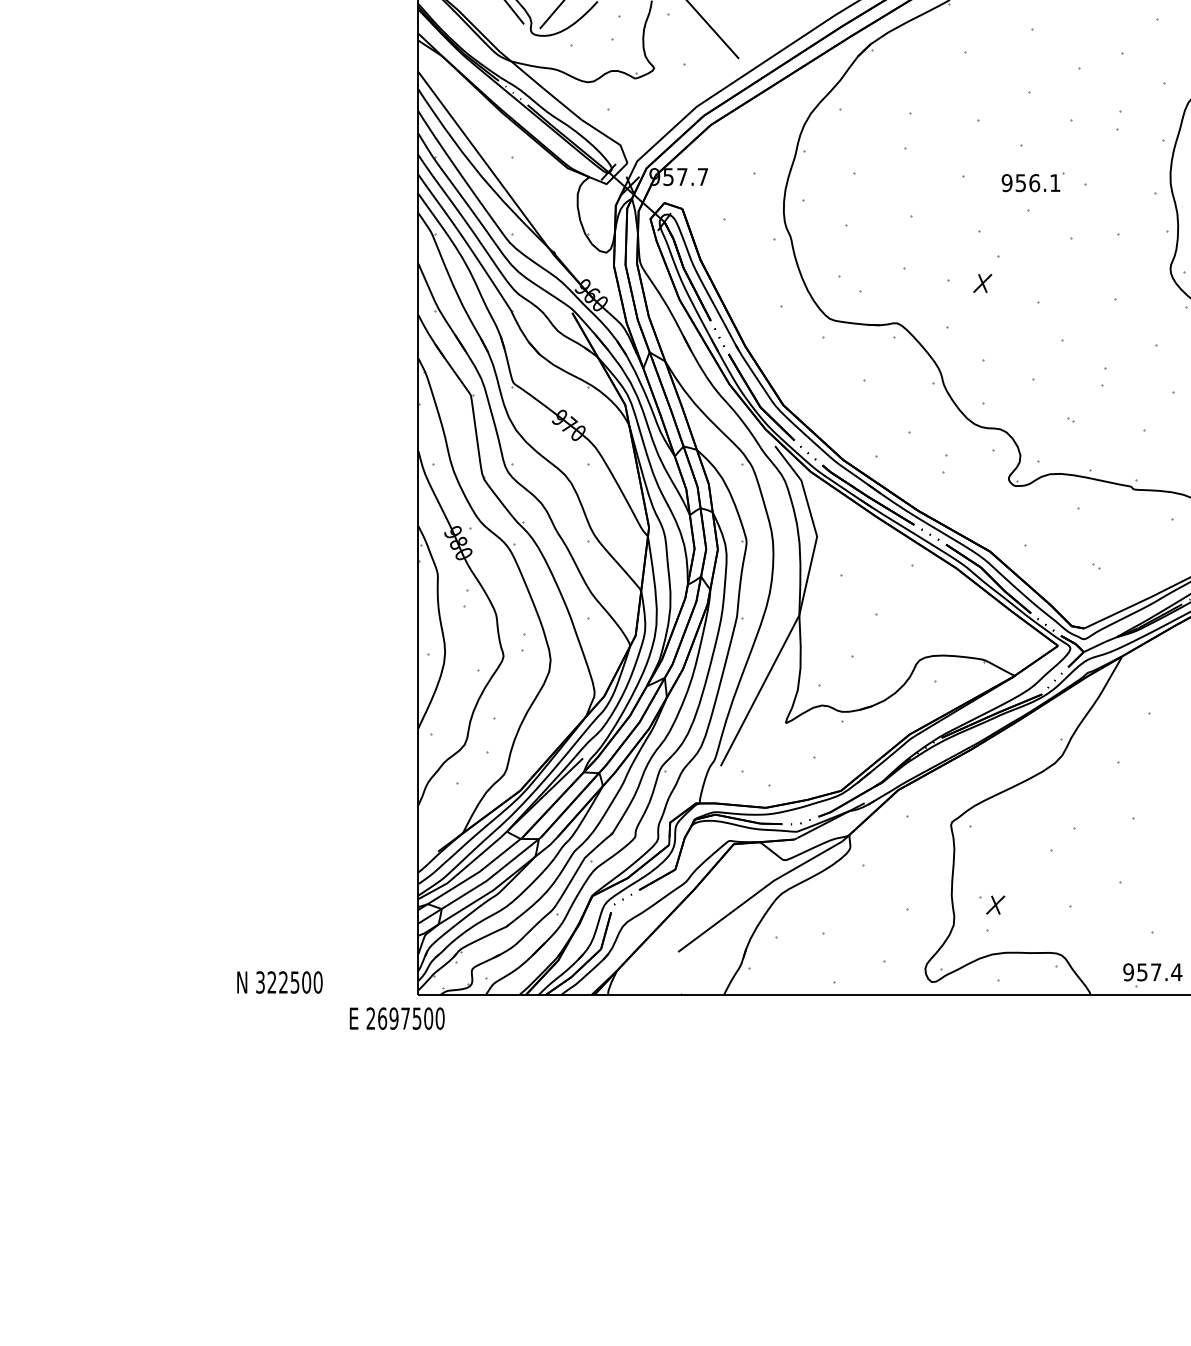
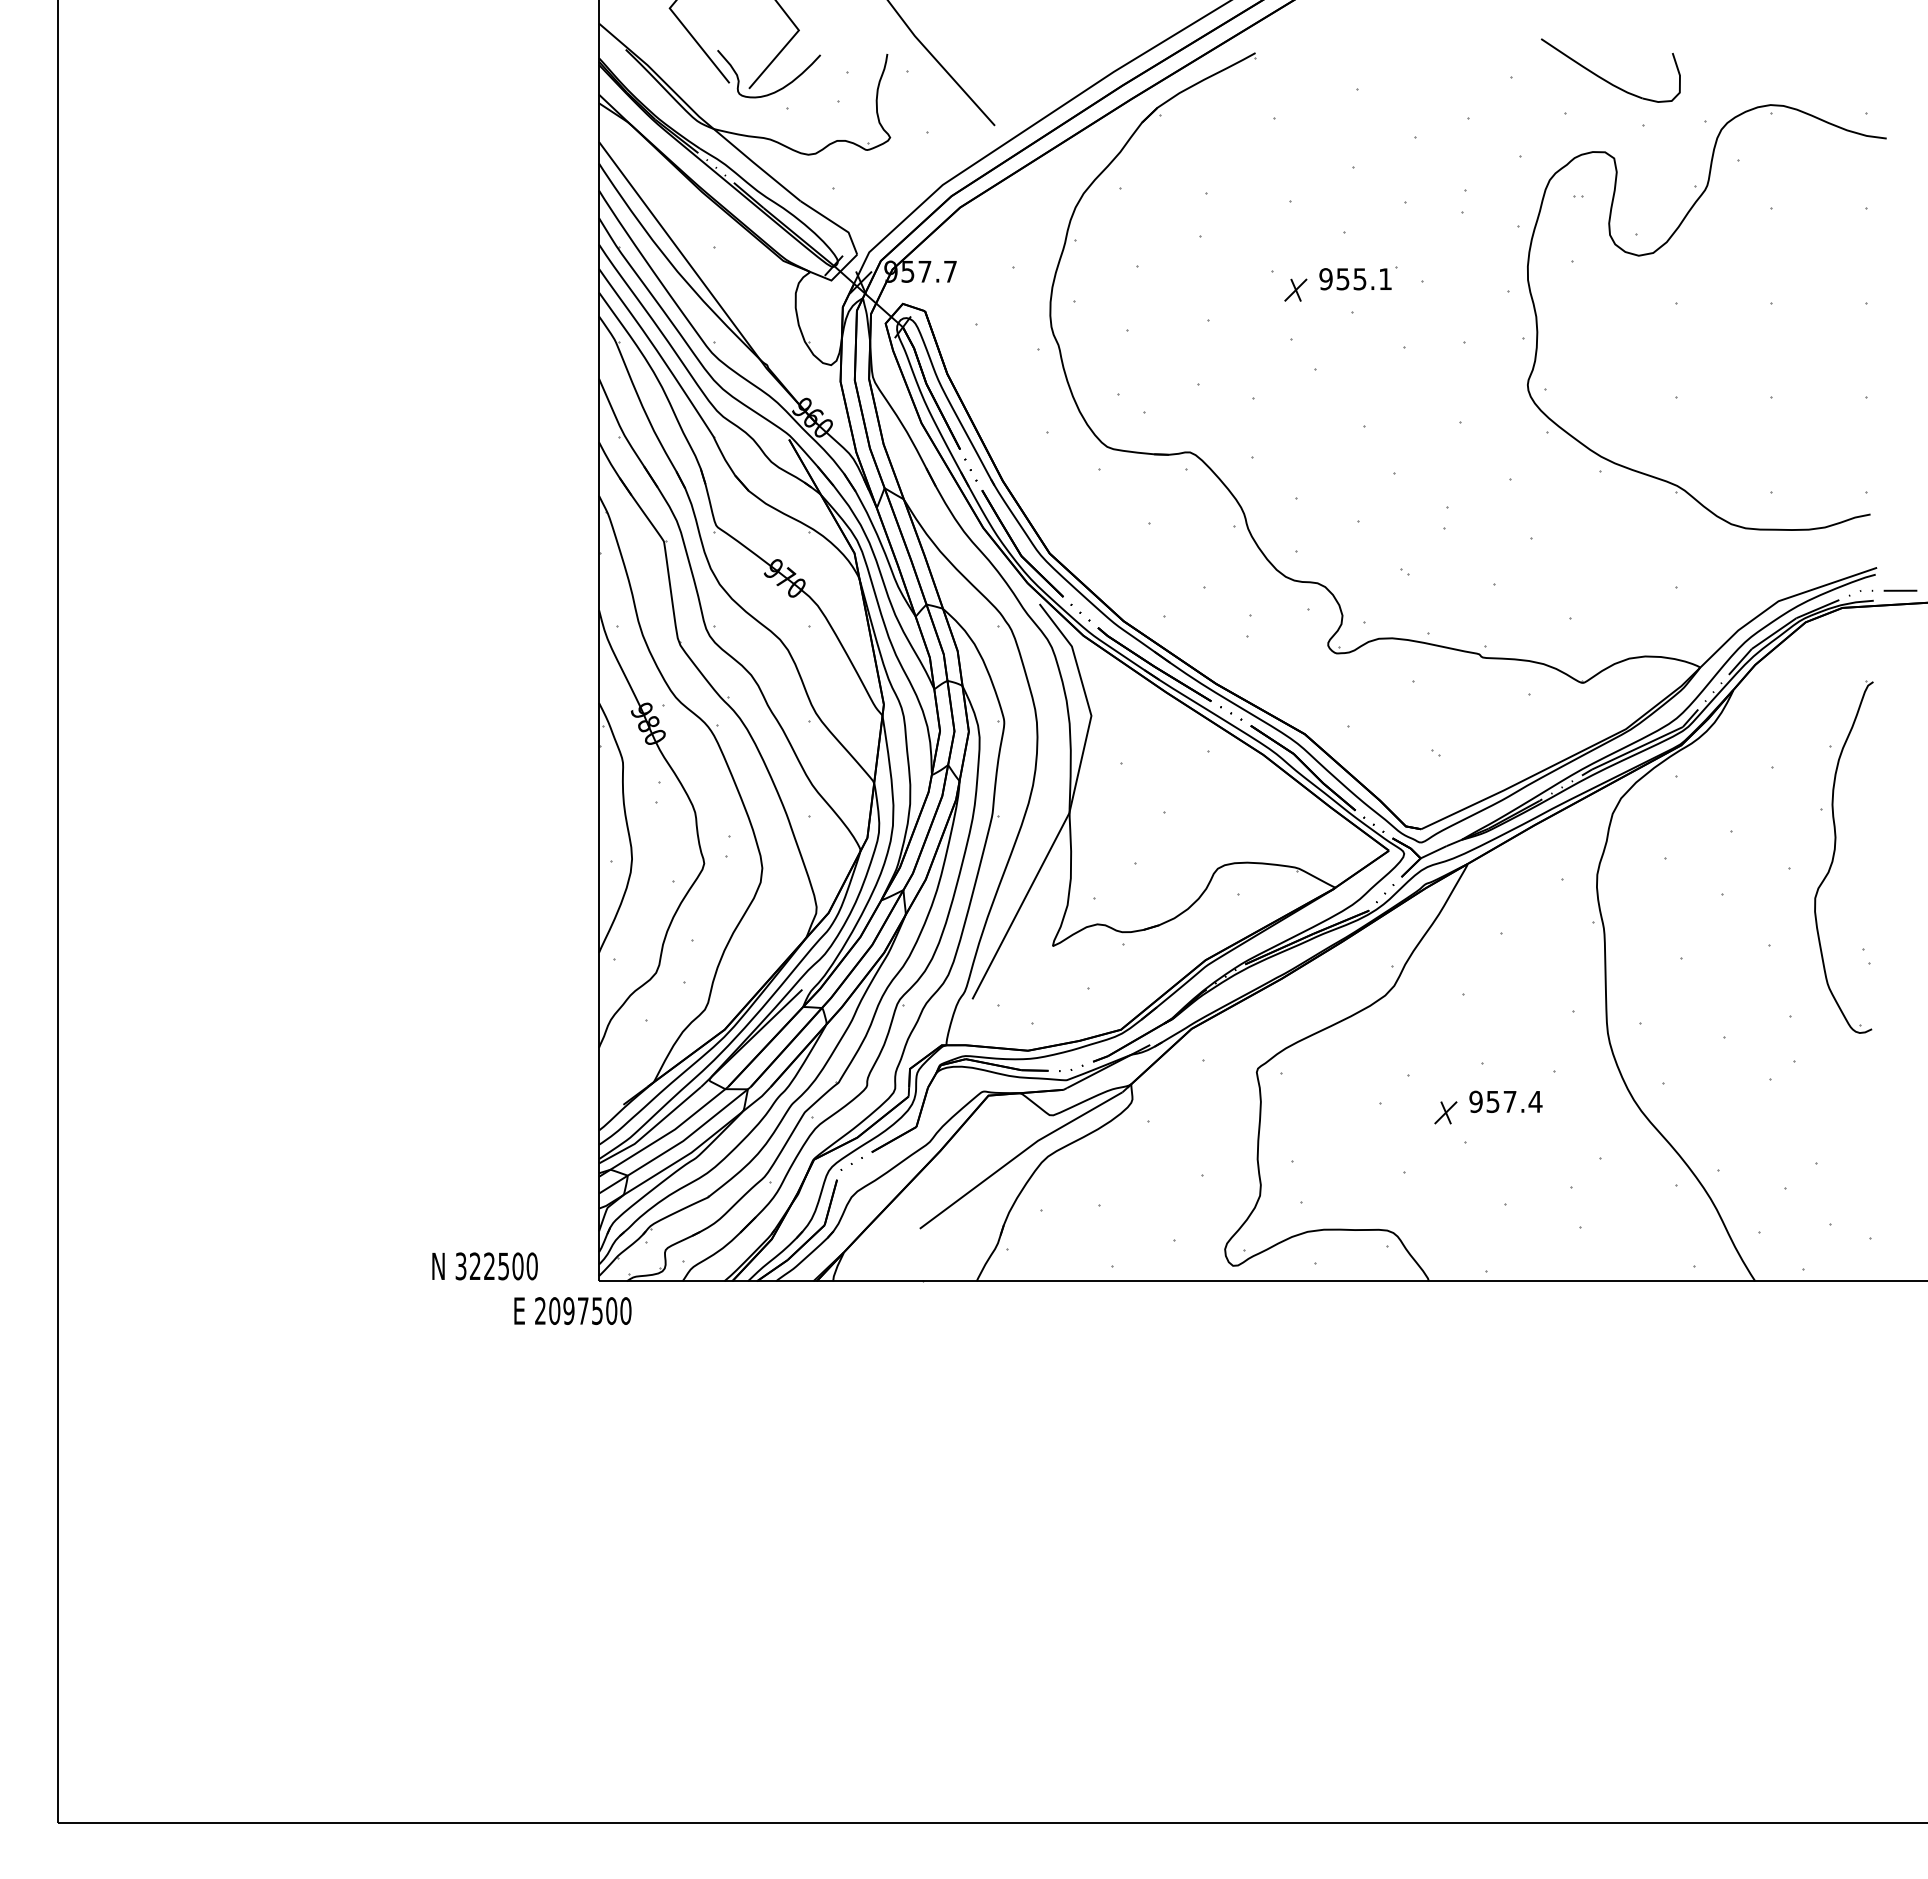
text: (1034, 183) -> (1359, 279), 956.1 -> 955.1
part: (982, 282) -> (1295, 289), moved
part: (995, 904) -> (1445, 1112), moved
text: (1152, 972) -> (1505, 1101), moved
text: (279, 982) -> (484, 1266), moved
text: (382, 1018) -> (554, 1310), 2697500 -> 2097500

